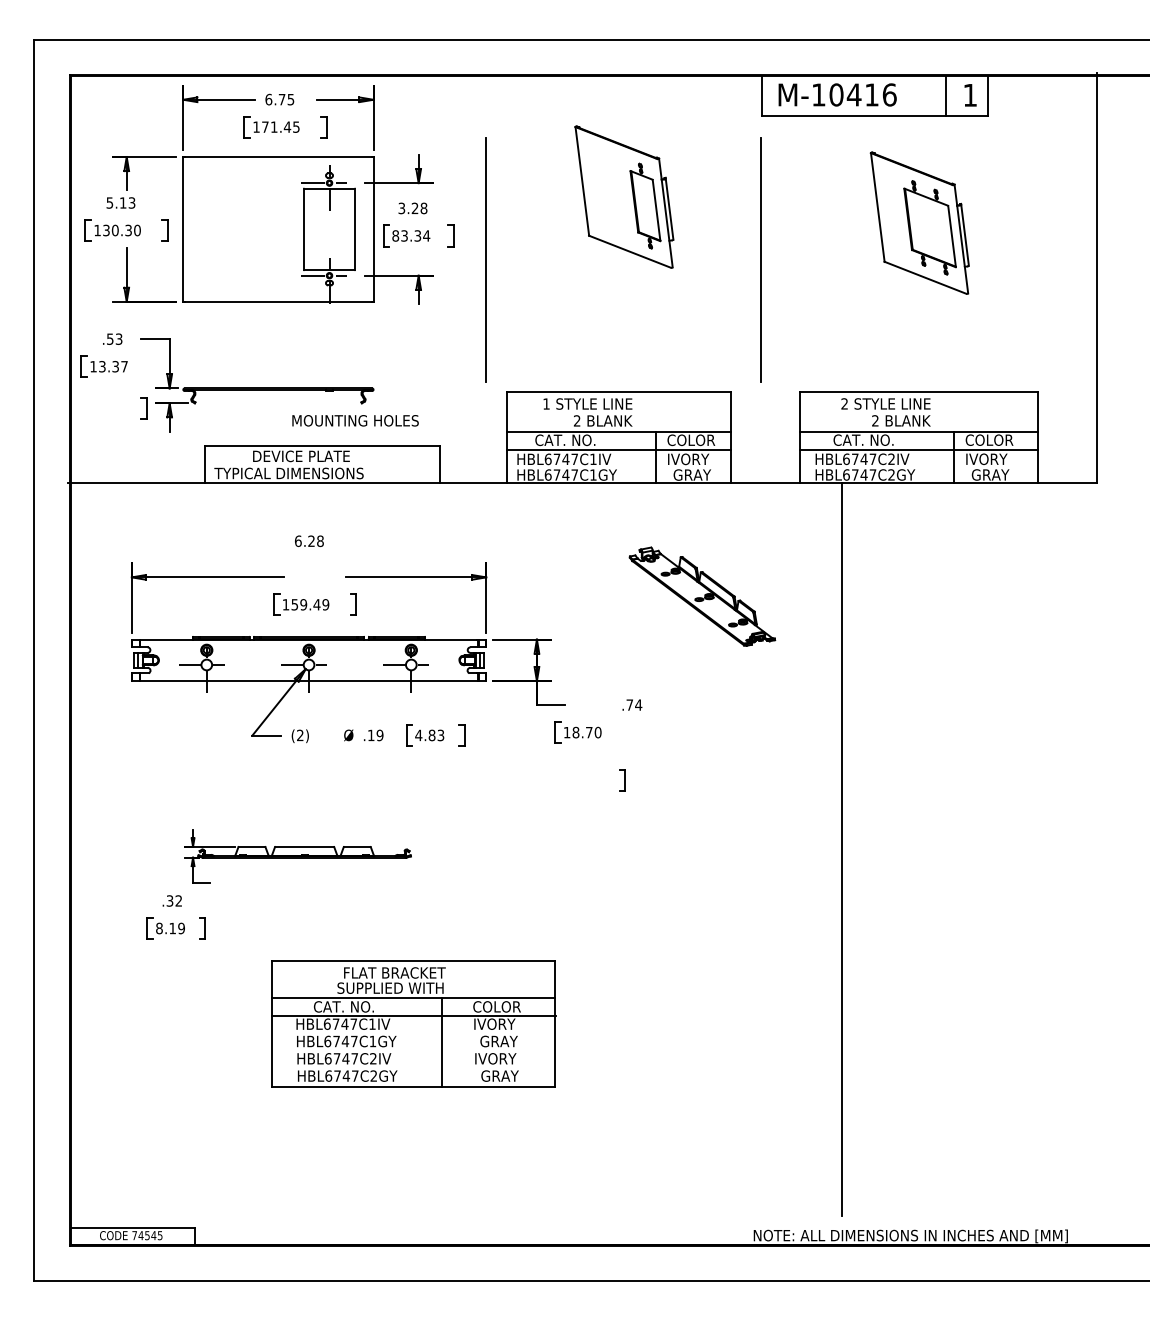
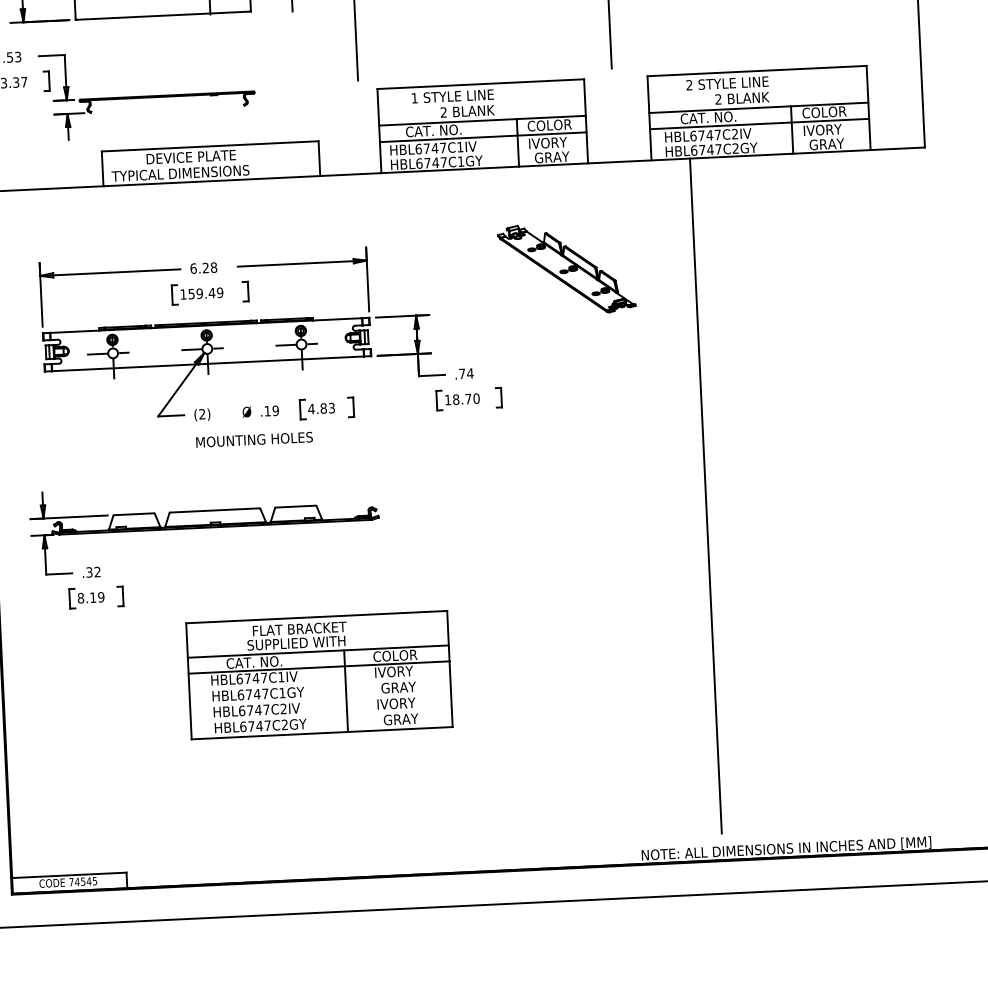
part: (143, 408) -> (46, 80), moved
text: (355, 420) -> (254, 439), moved
text: (309, 541) -> (203, 268), moved
text: (632, 704) -> (464, 373), moved
part: (622, 780) -> (499, 397), moved
part: (297, 856) -> (204, 525), size x1.67

